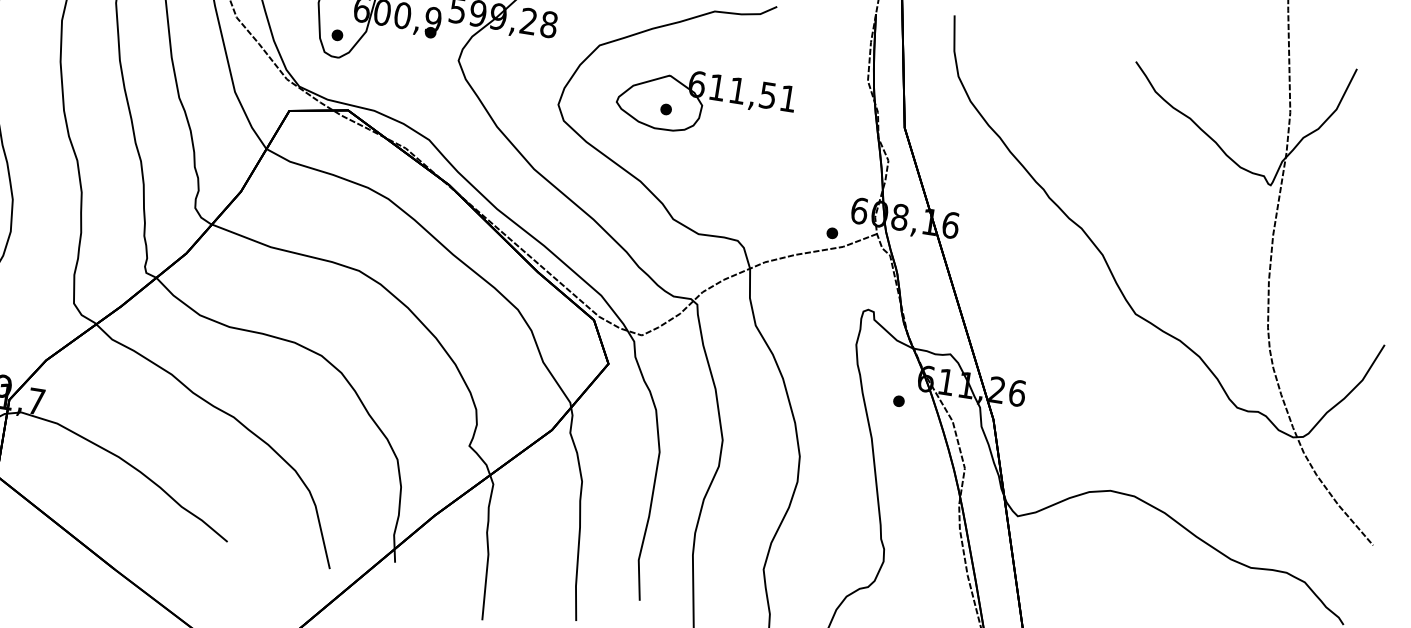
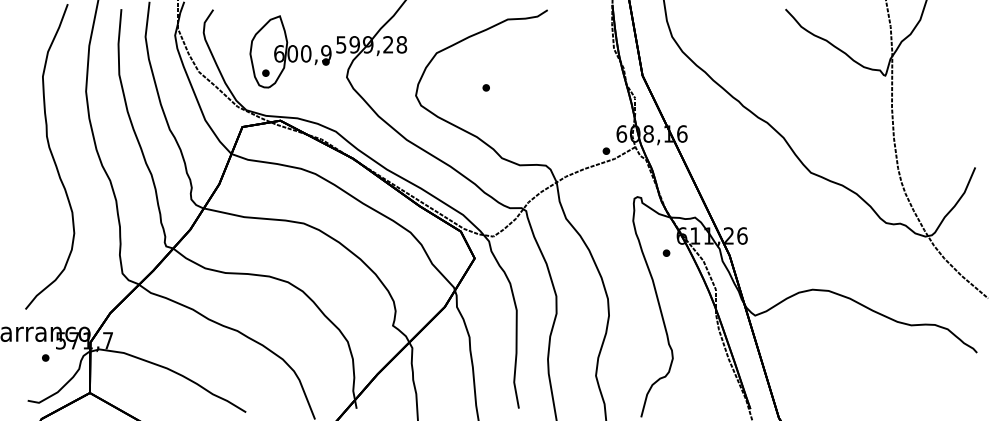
part: (704, 104) -> (510, 80), removed

